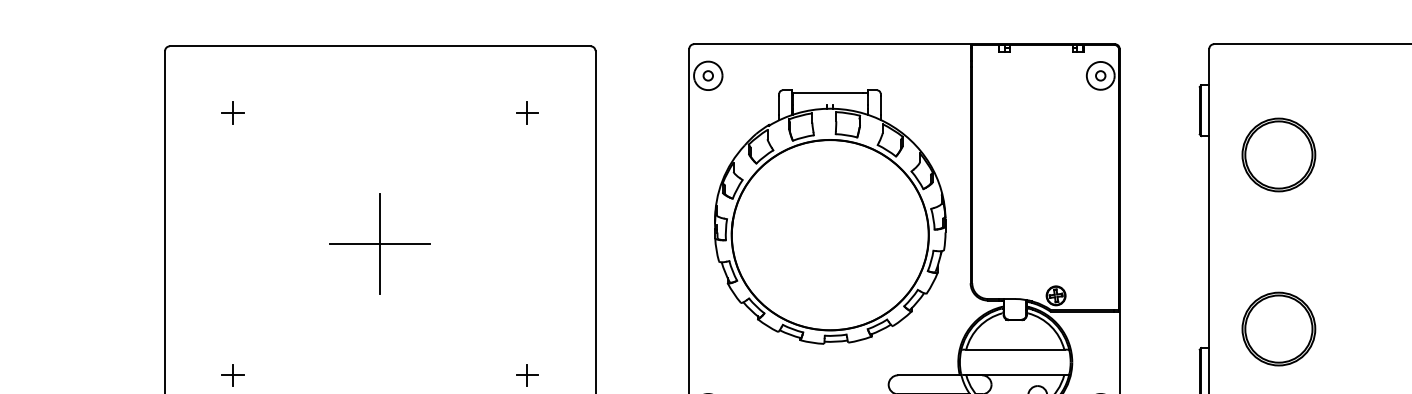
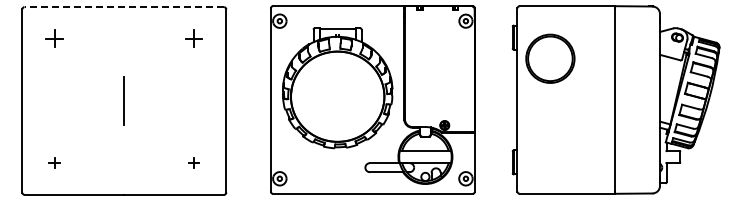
line: (380, 46) -> (124, 7), solid -> dashed
part: (233, 112) -> (54, 38), size x1.6
part: (526, 112) -> (193, 38), size x1.6
circle: (1279, 154) -> (550, 58), size x1.4
line: (378, 243) -> (123, 100), removed
circle: (1279, 329) -> (550, 141), removed

